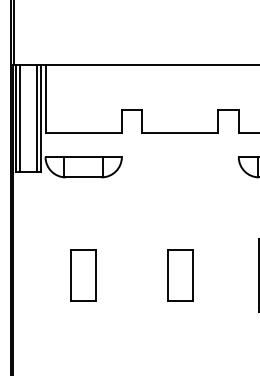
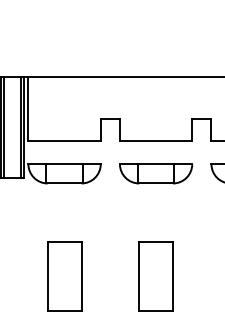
part: (180, 167) -> (156, 174), added
part: (83, 275) -> (64, 276), size x1.43
part: (179, 275) -> (155, 276), size x1.43

